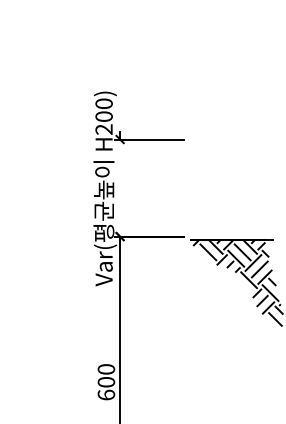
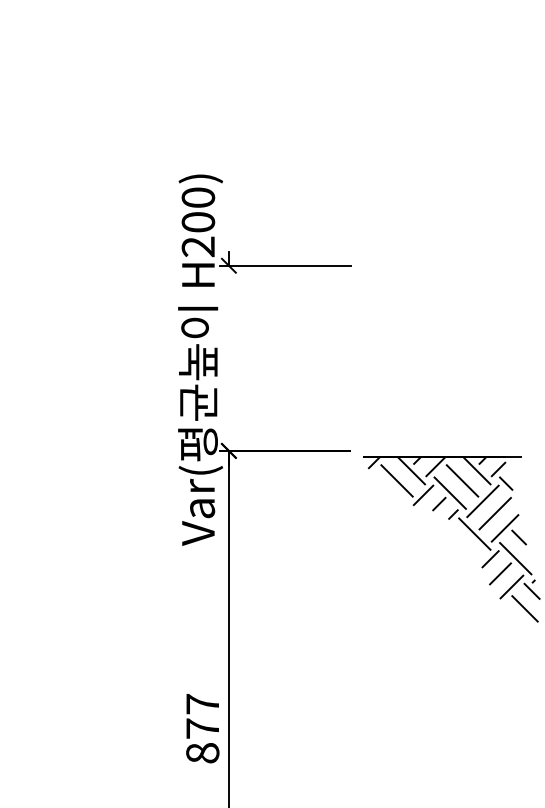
text: (106, 382) -> (202, 729), 600 -> 877

